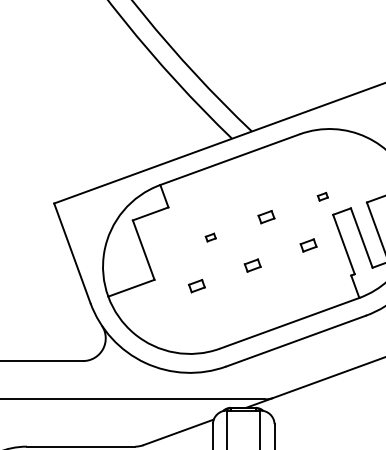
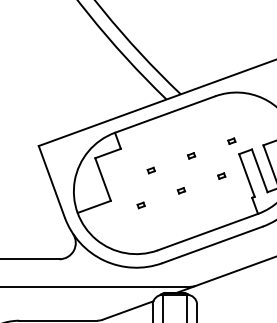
part: (266, 216) -> (191, 155), size x0.62
part: (308, 244) -> (221, 175), size x0.62
part: (252, 265) -> (181, 190), size x0.62
part: (195, 286) -> (140, 205), size x0.62

